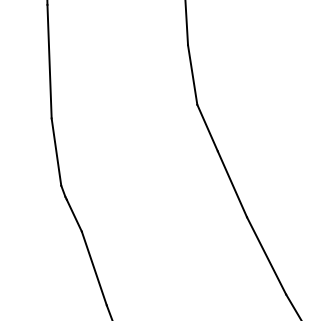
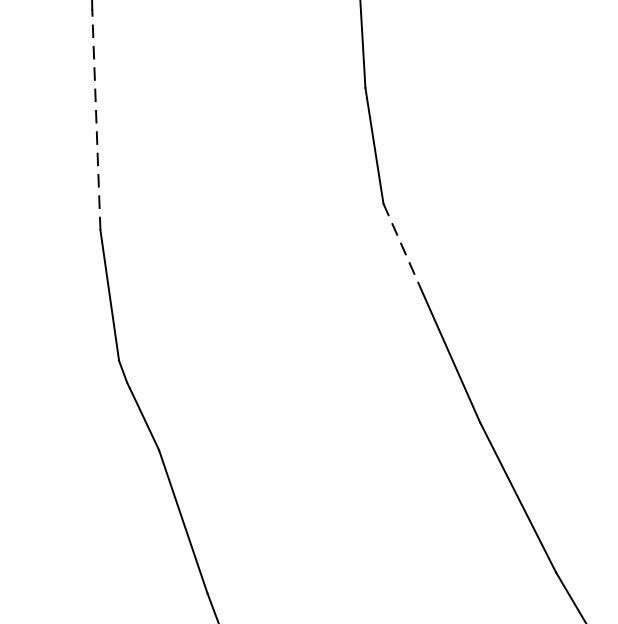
line: (49, 61) -> (96, 119), solid -> dashed
line: (207, 128) -> (403, 249), solid -> dashed

